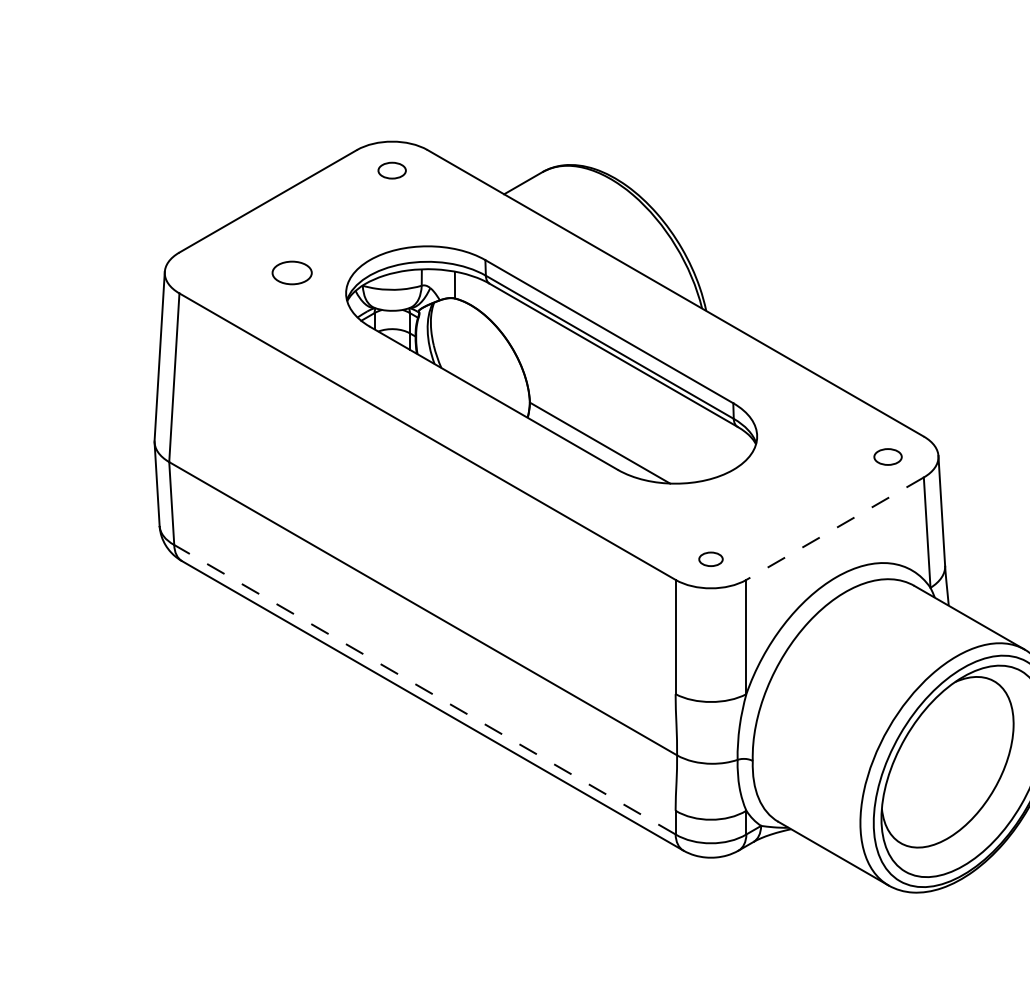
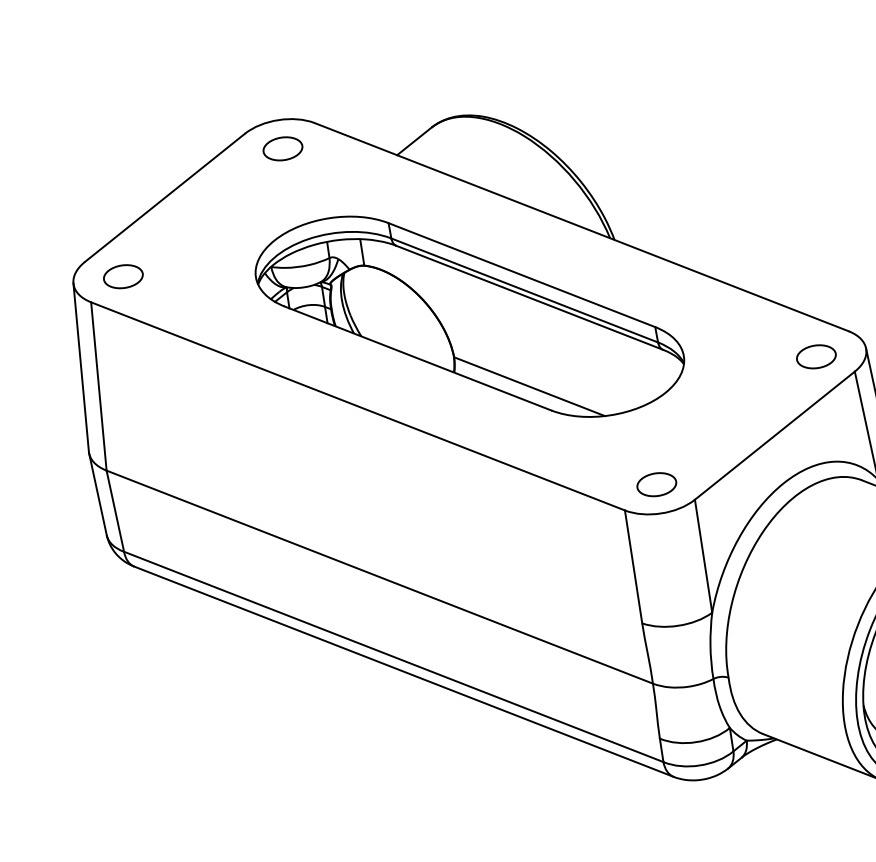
part: (391, 170) -> (282, 148), size x1.43
part: (291, 272) -> (122, 276), moved
part: (887, 456) -> (815, 356), size x1.43
line: (834, 528) -> (774, 435), dashed -> solid
part: (710, 559) -> (656, 485), size x1.67
line: (424, 689) -> (393, 656), dashed -> solid

